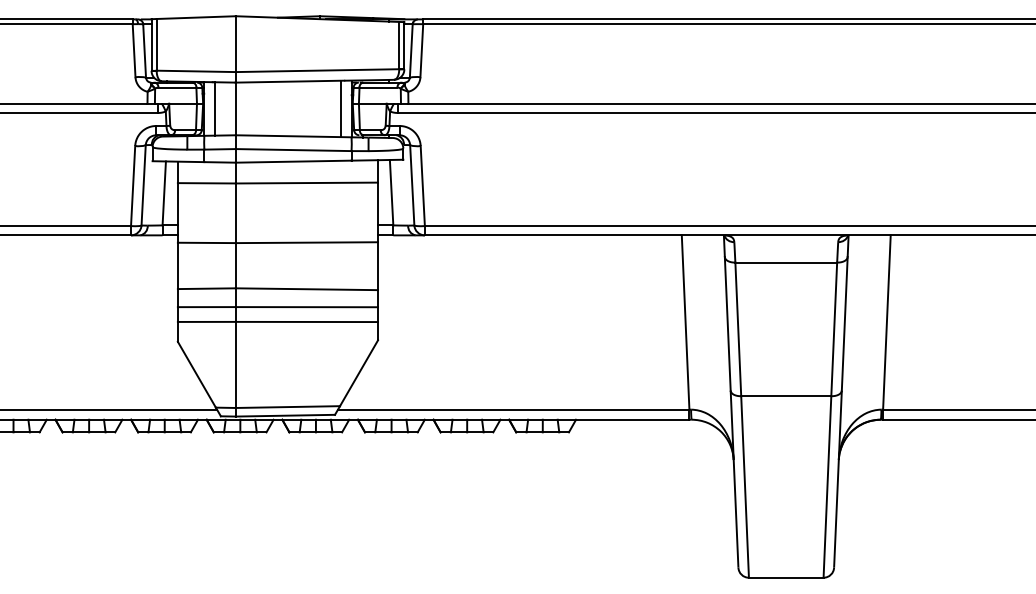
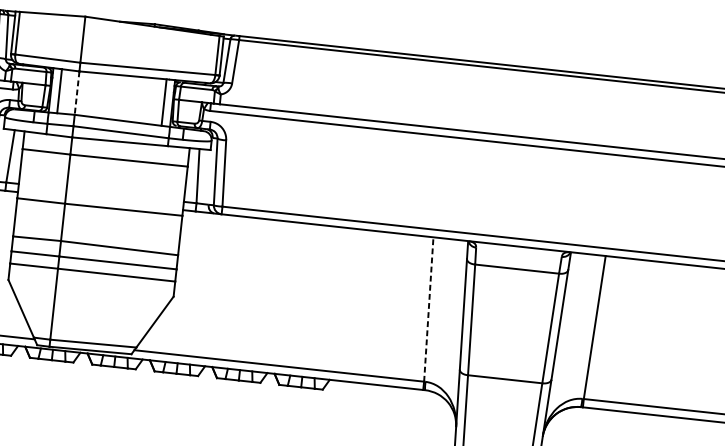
line: (235, 109) -> (76, 93), solid -> dashed
line: (685, 322) -> (428, 309), solid -> dashed

